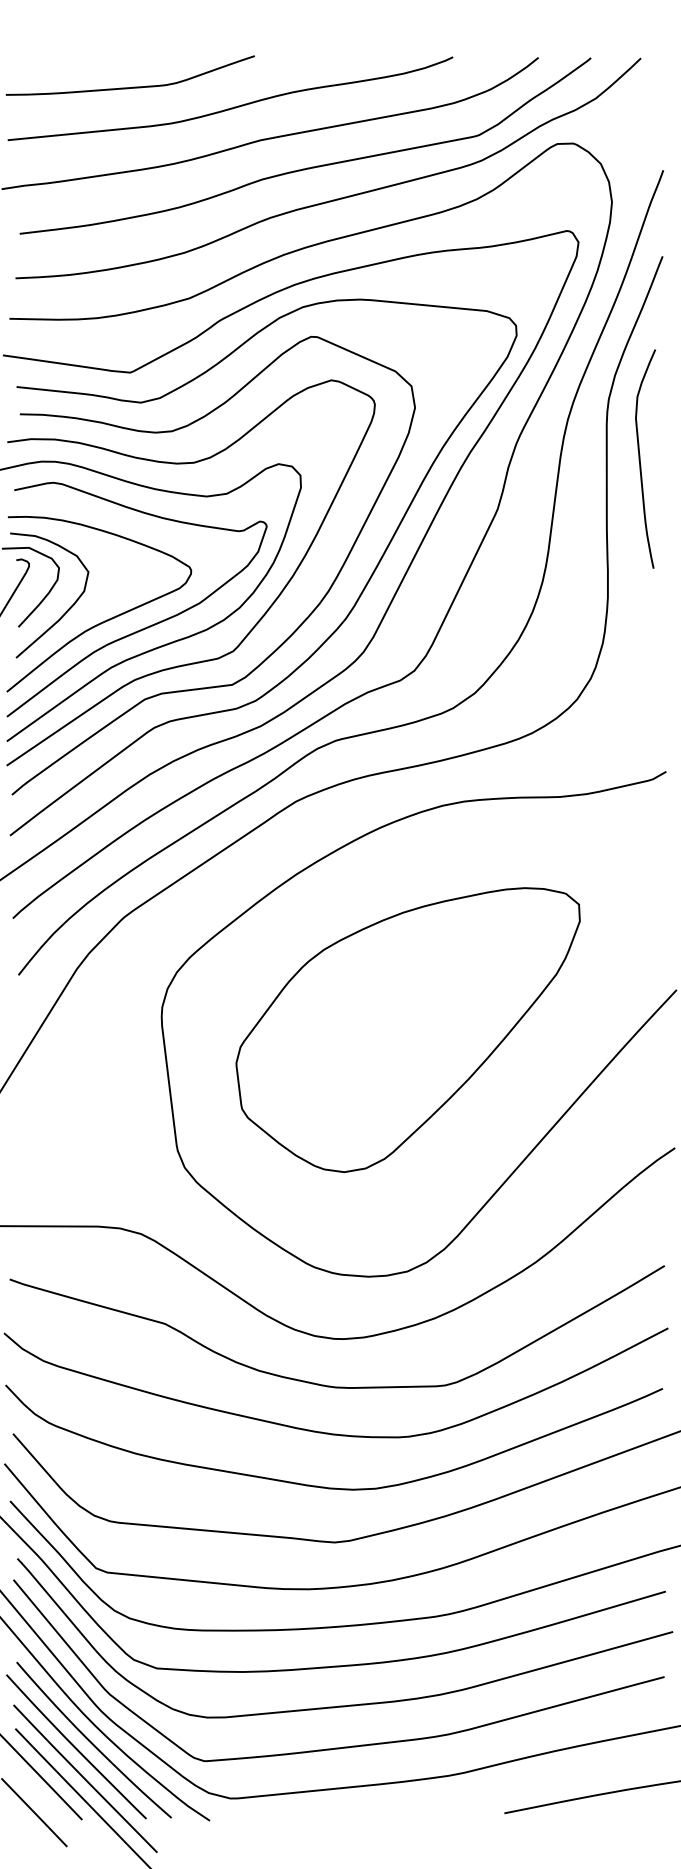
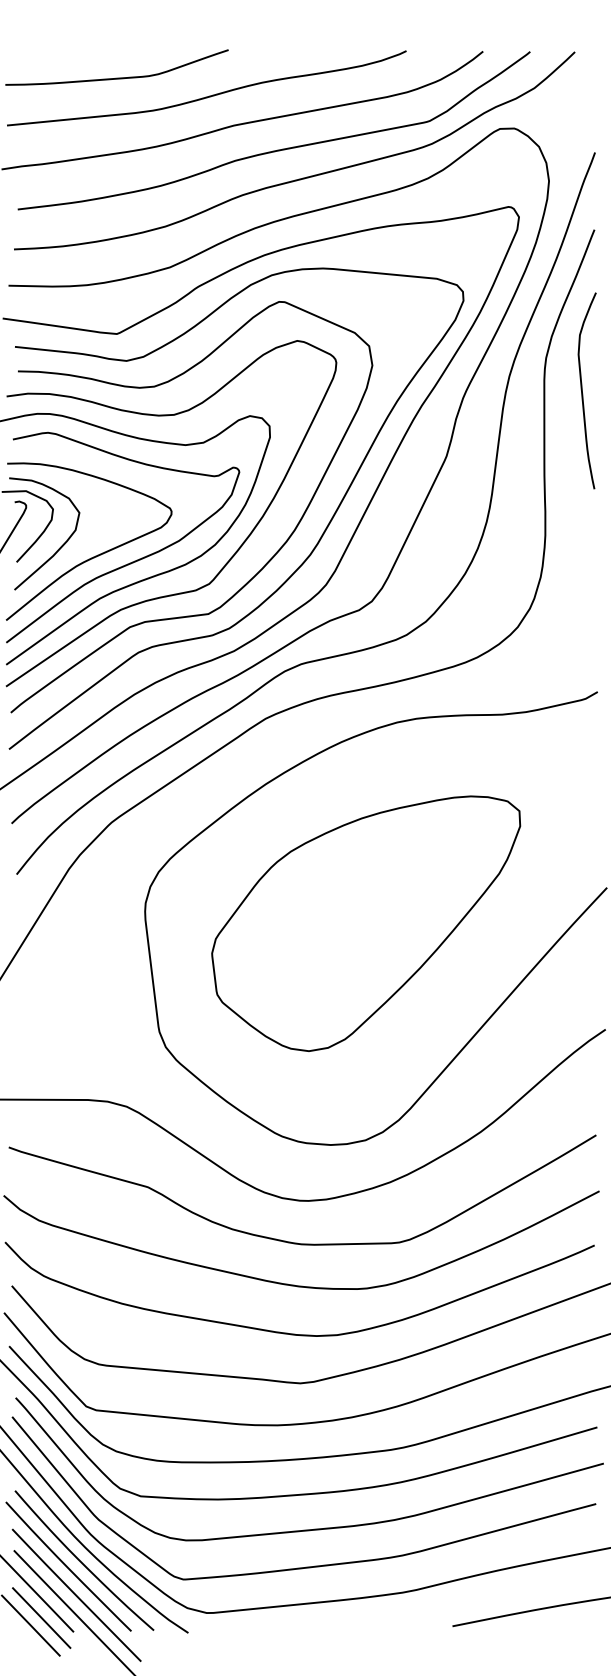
curve: (640, 458) -> (582, 390), moved
line: (46, 1803) -> (41, 1617), added

